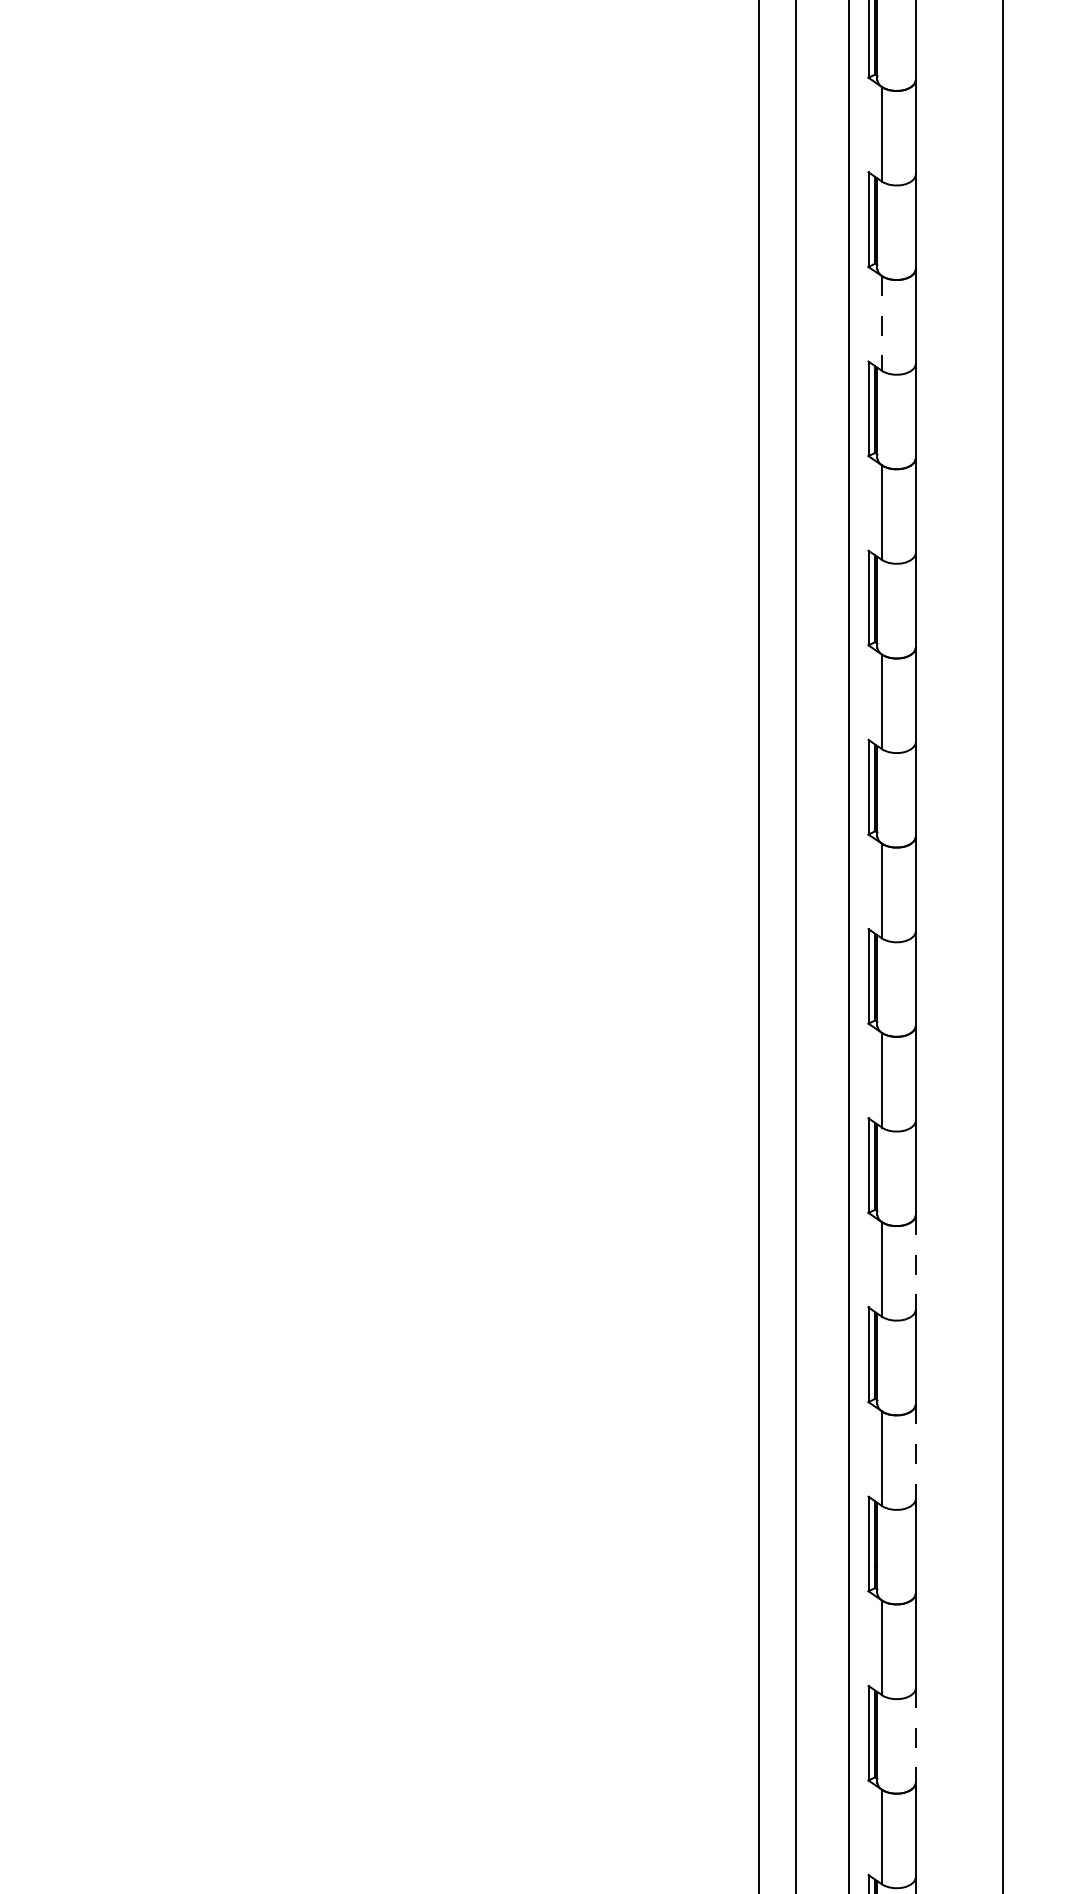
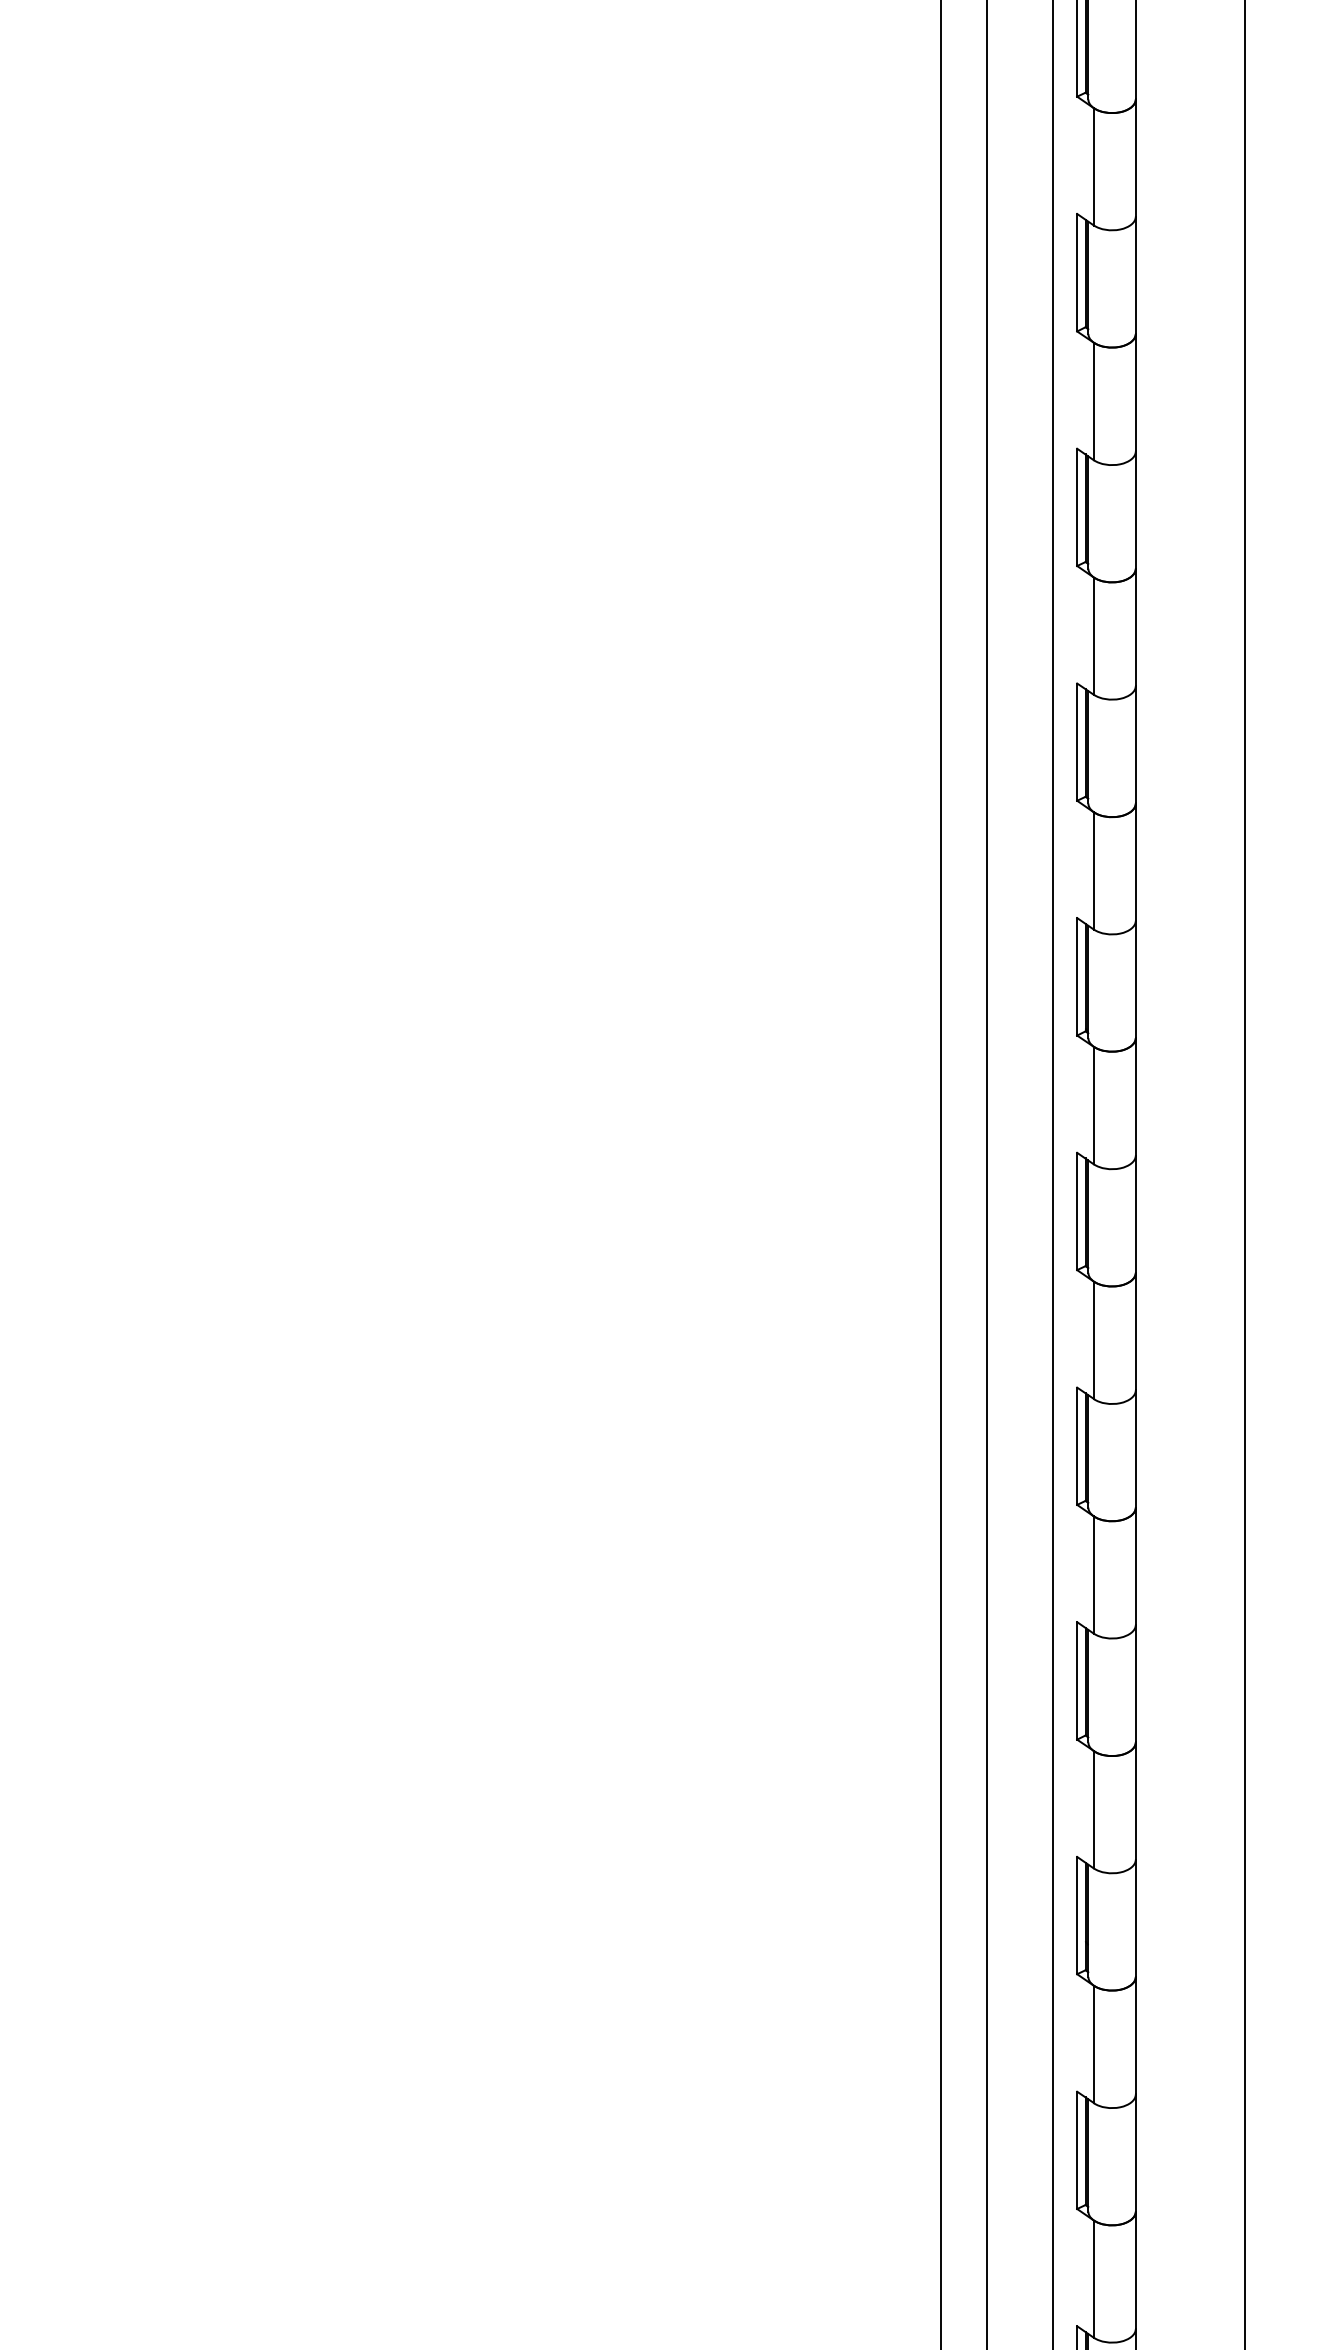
line: (881, 323) -> (1093, 401), dashed -> solid
line: (915, 1262) -> (1135, 1566), dashed -> solid
line: (915, 1452) -> (1135, 1801), dashed -> solid
line: (915, 1735) -> (1135, 2153), dashed -> solid

